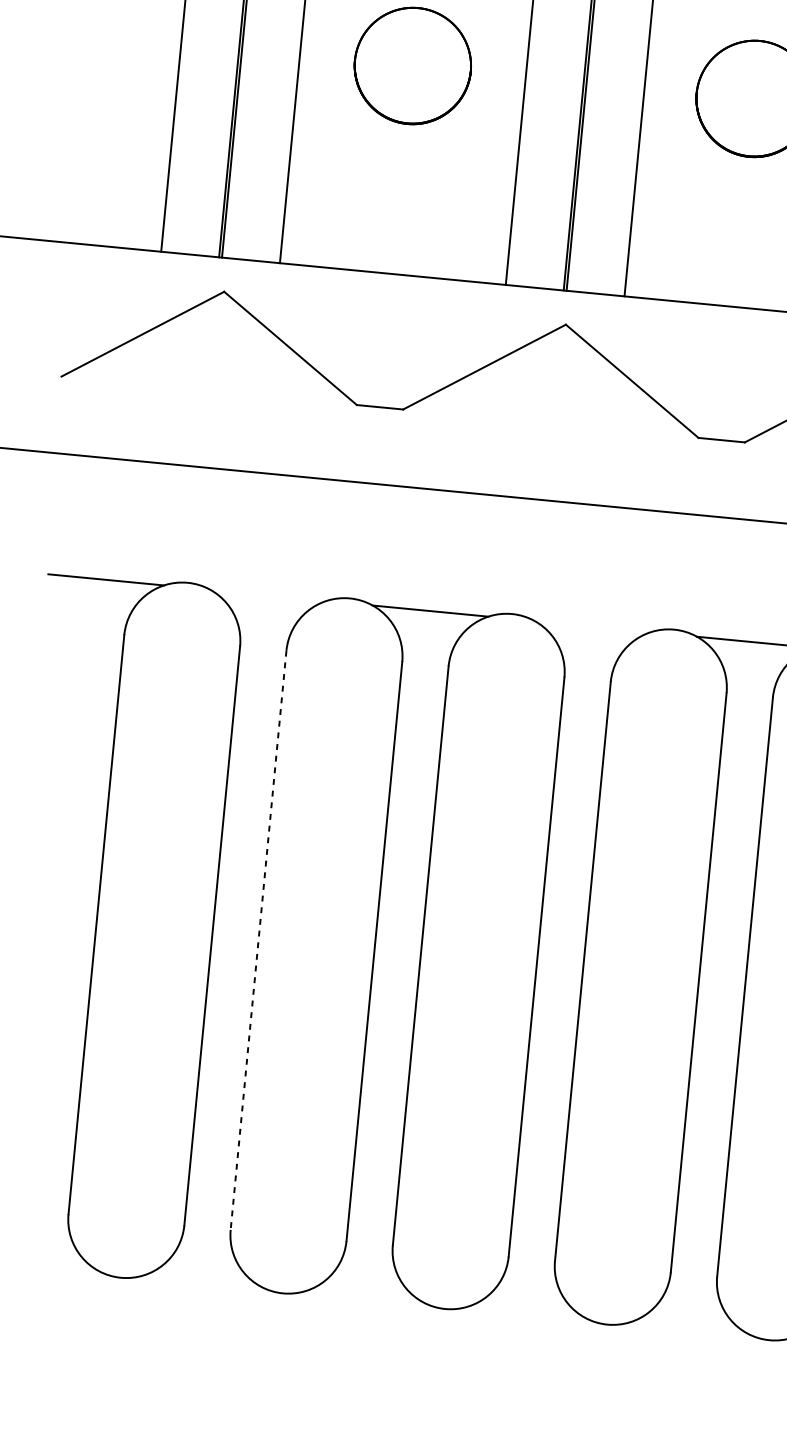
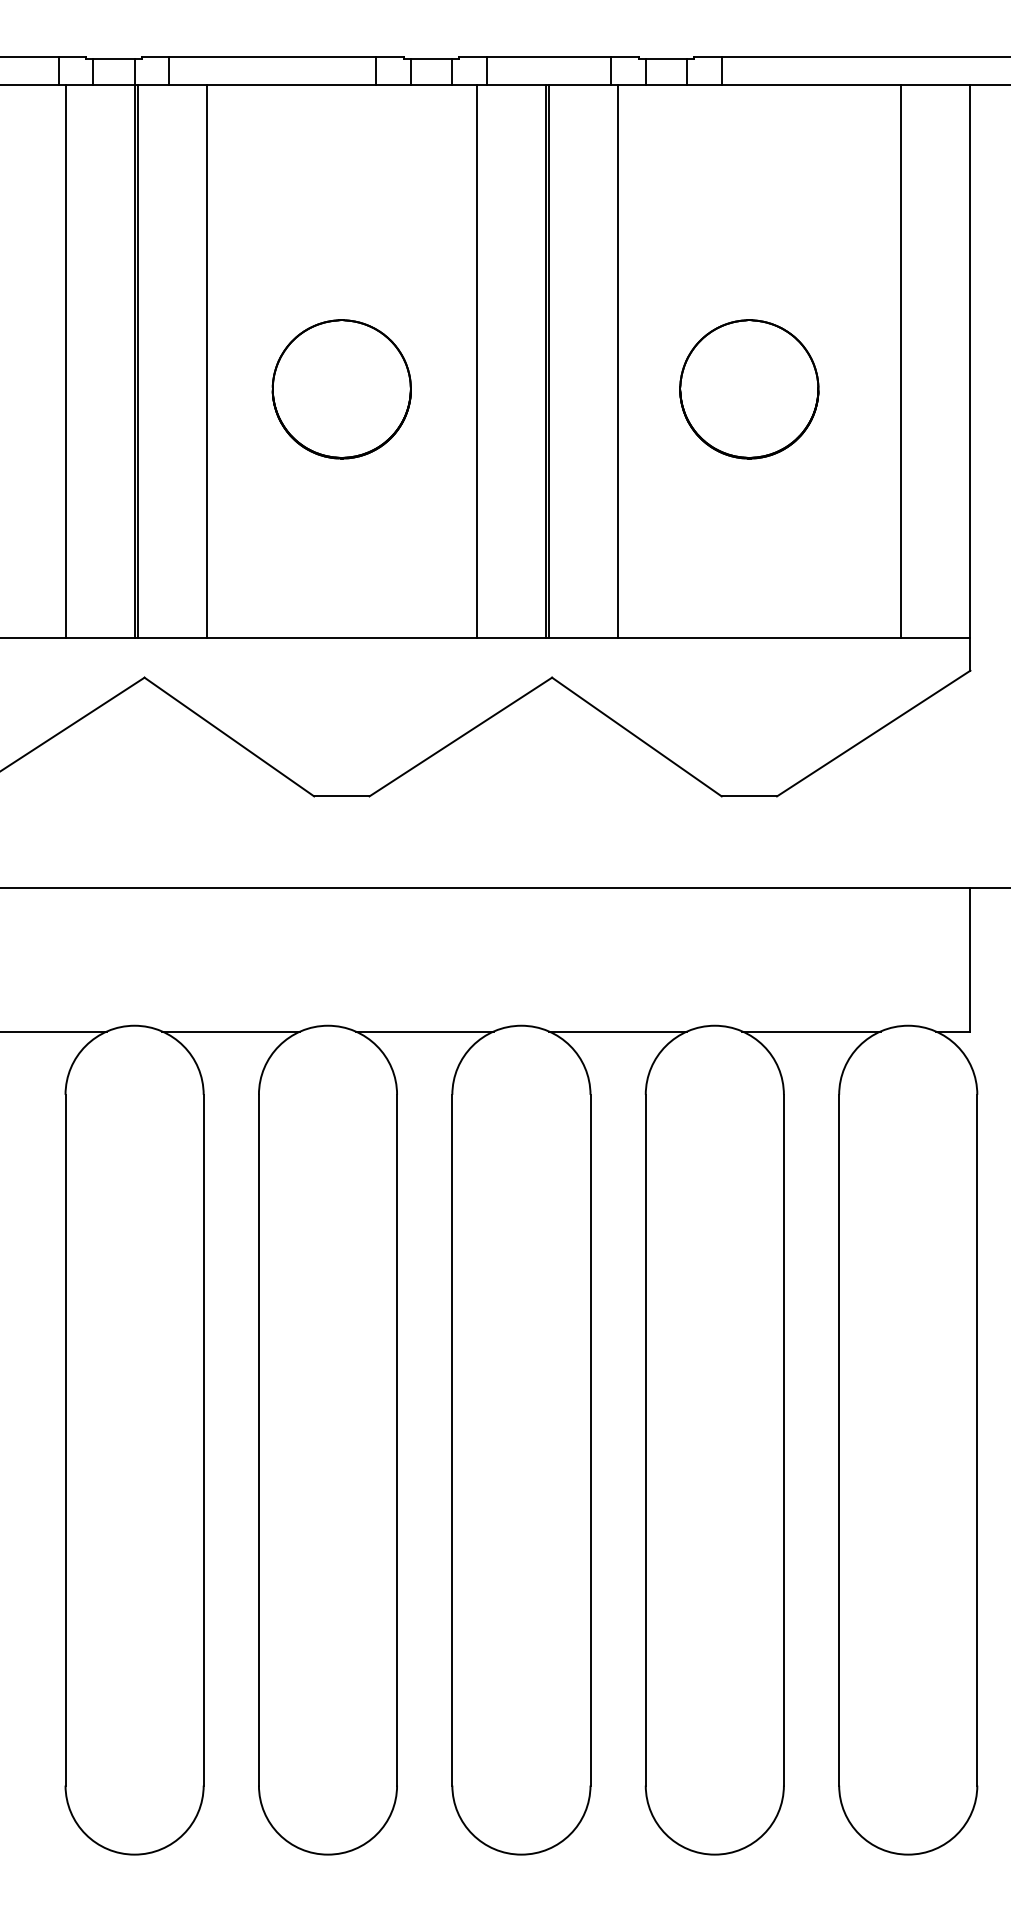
line: (268, 595) -> (231, 1031), added
line: (593, 626) -> (618, 1031), added
line: (258, 940) -> (258, 1440), dashed -> solid

